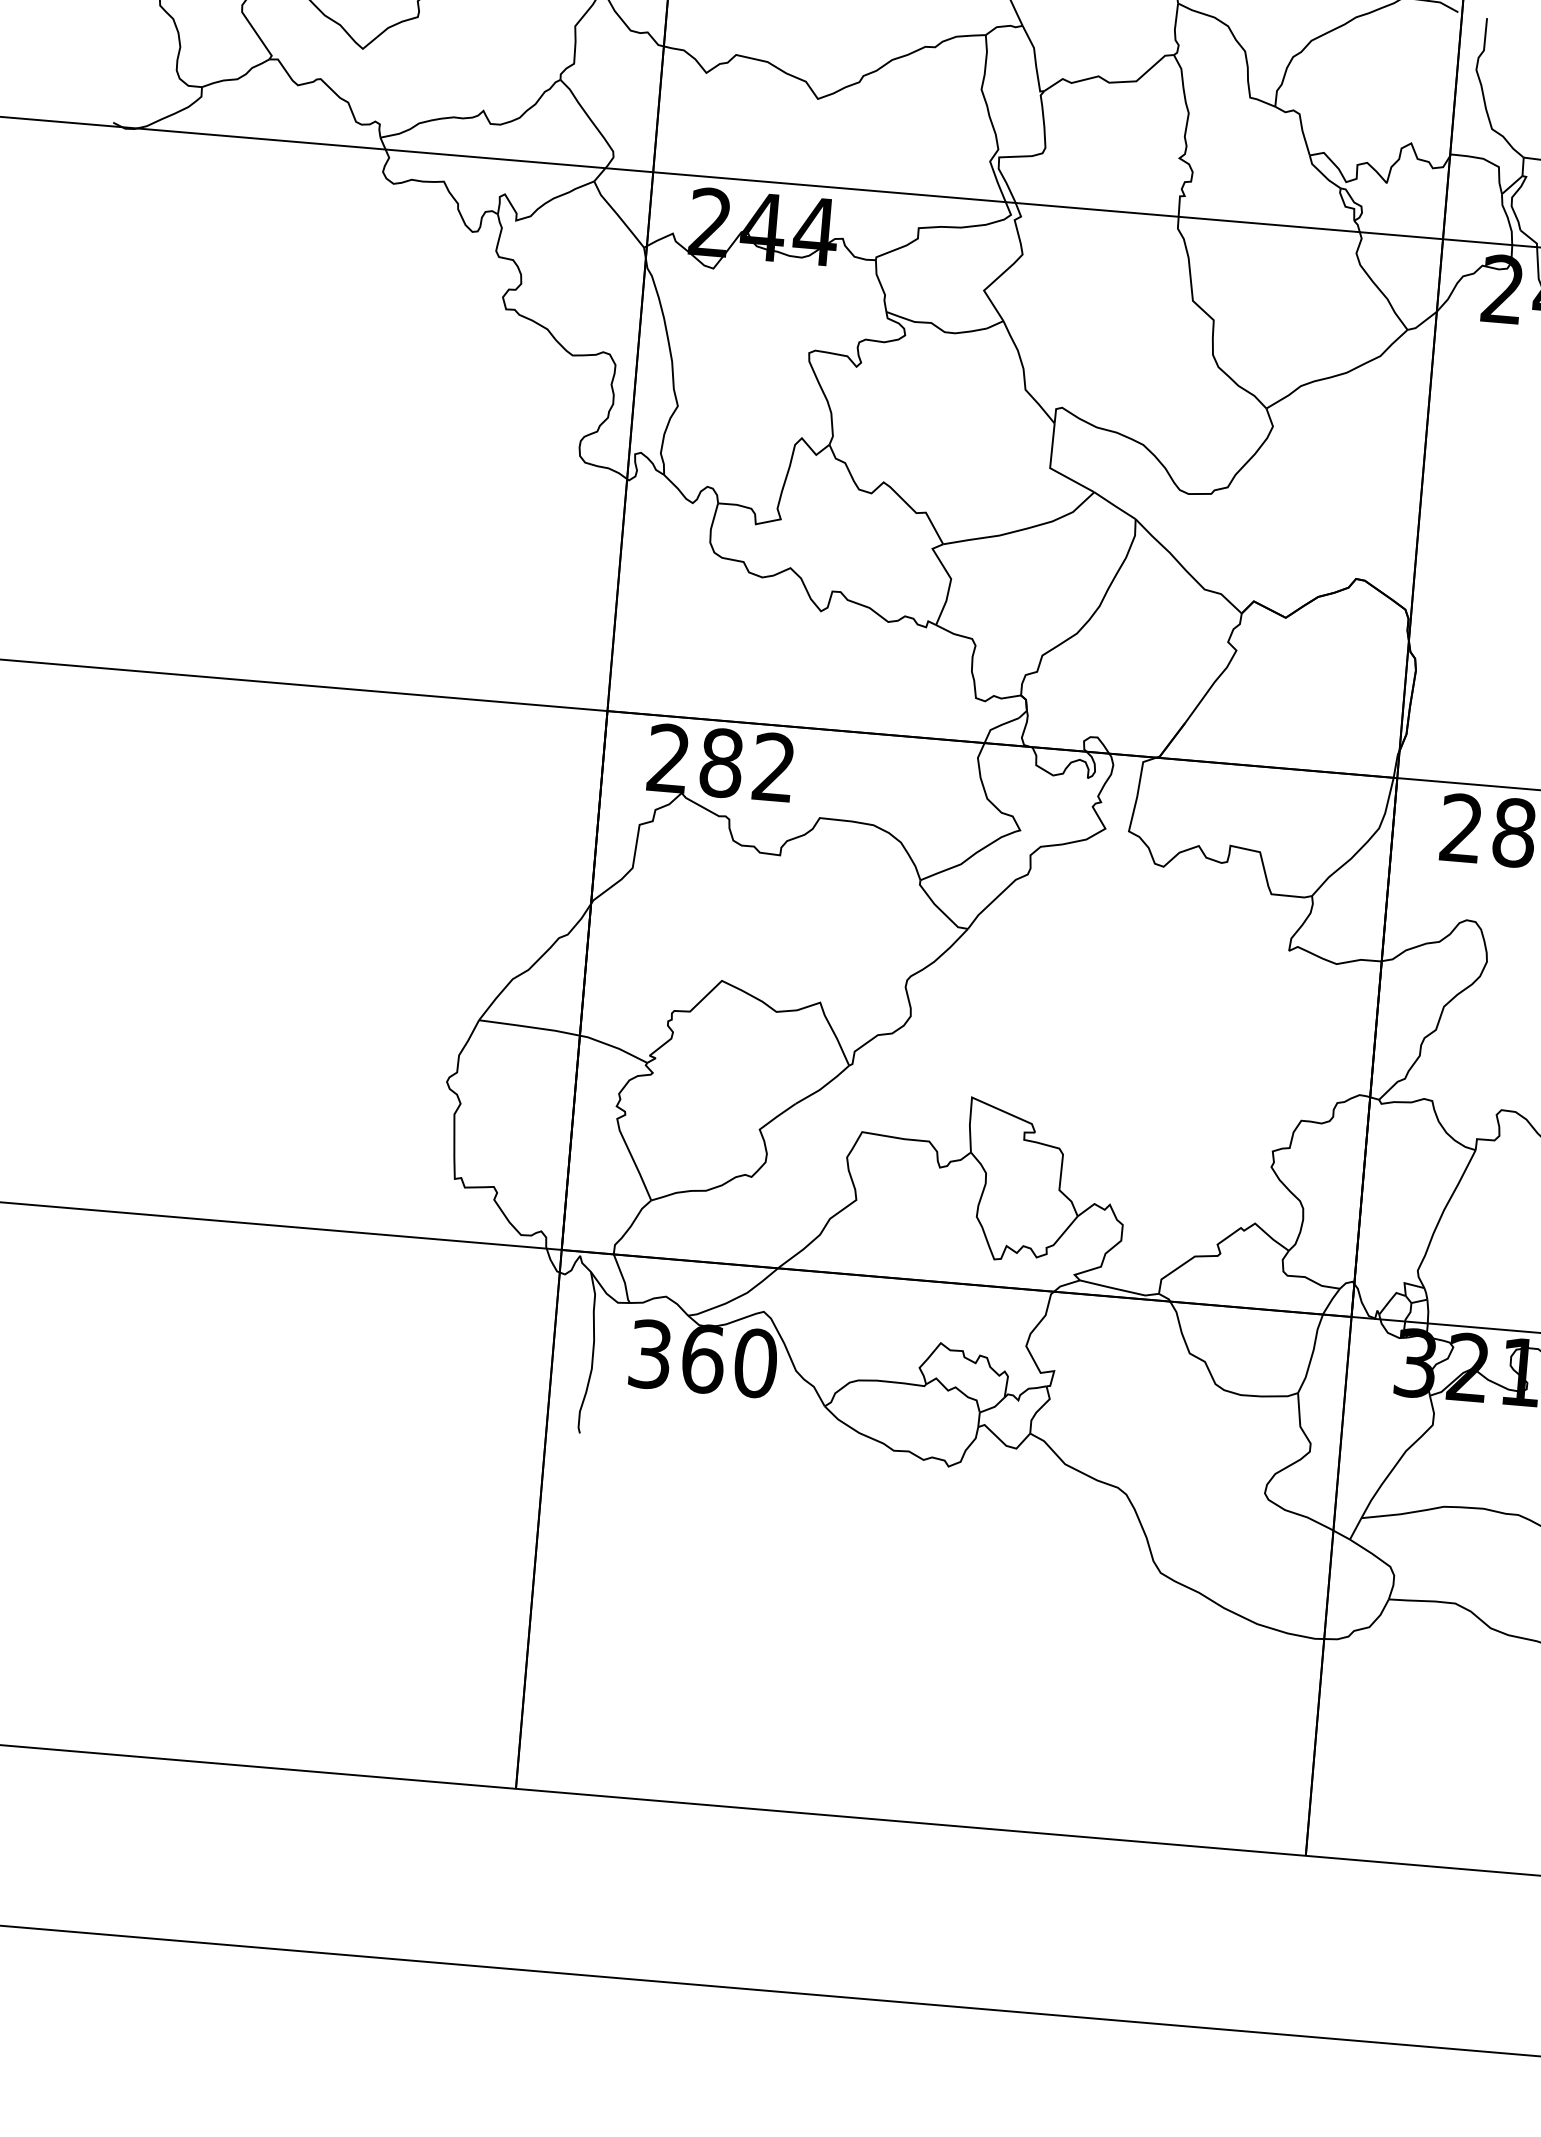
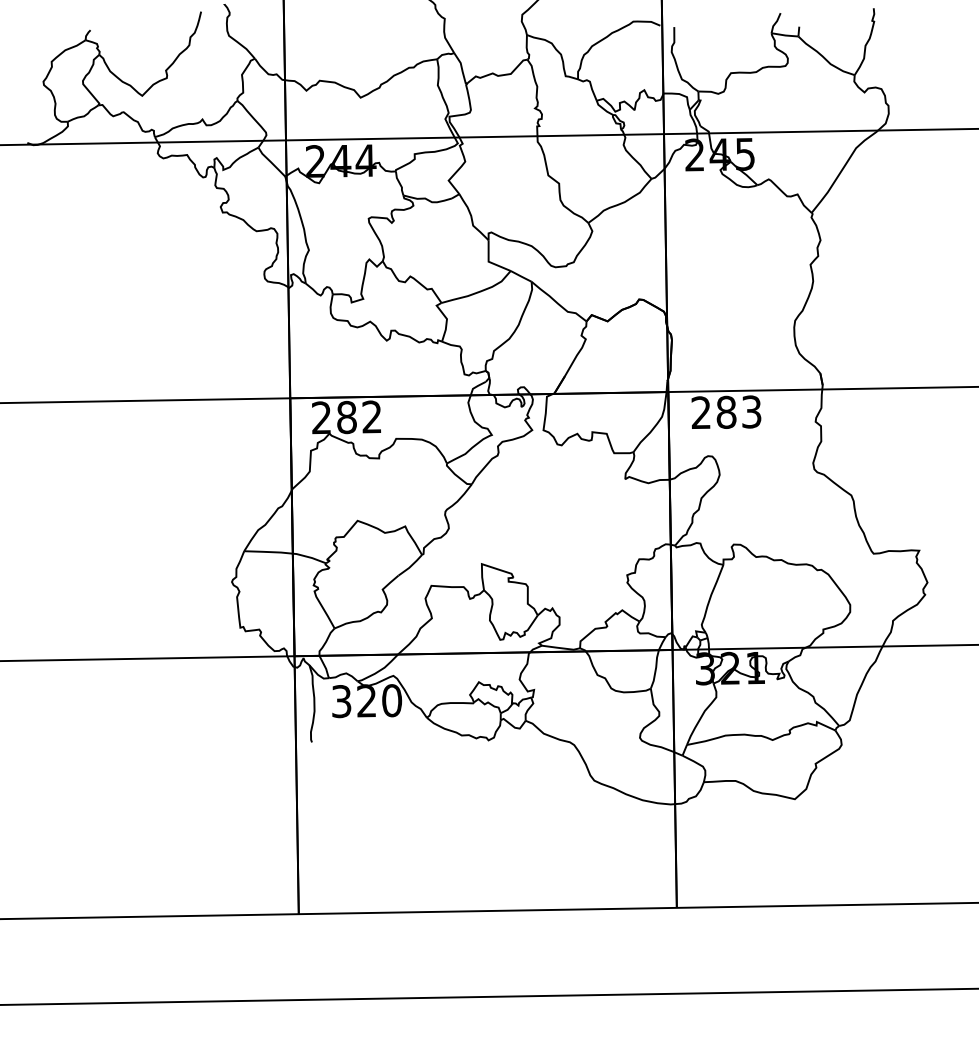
text: (704, 1357) -> (367, 700), 360 -> 320

